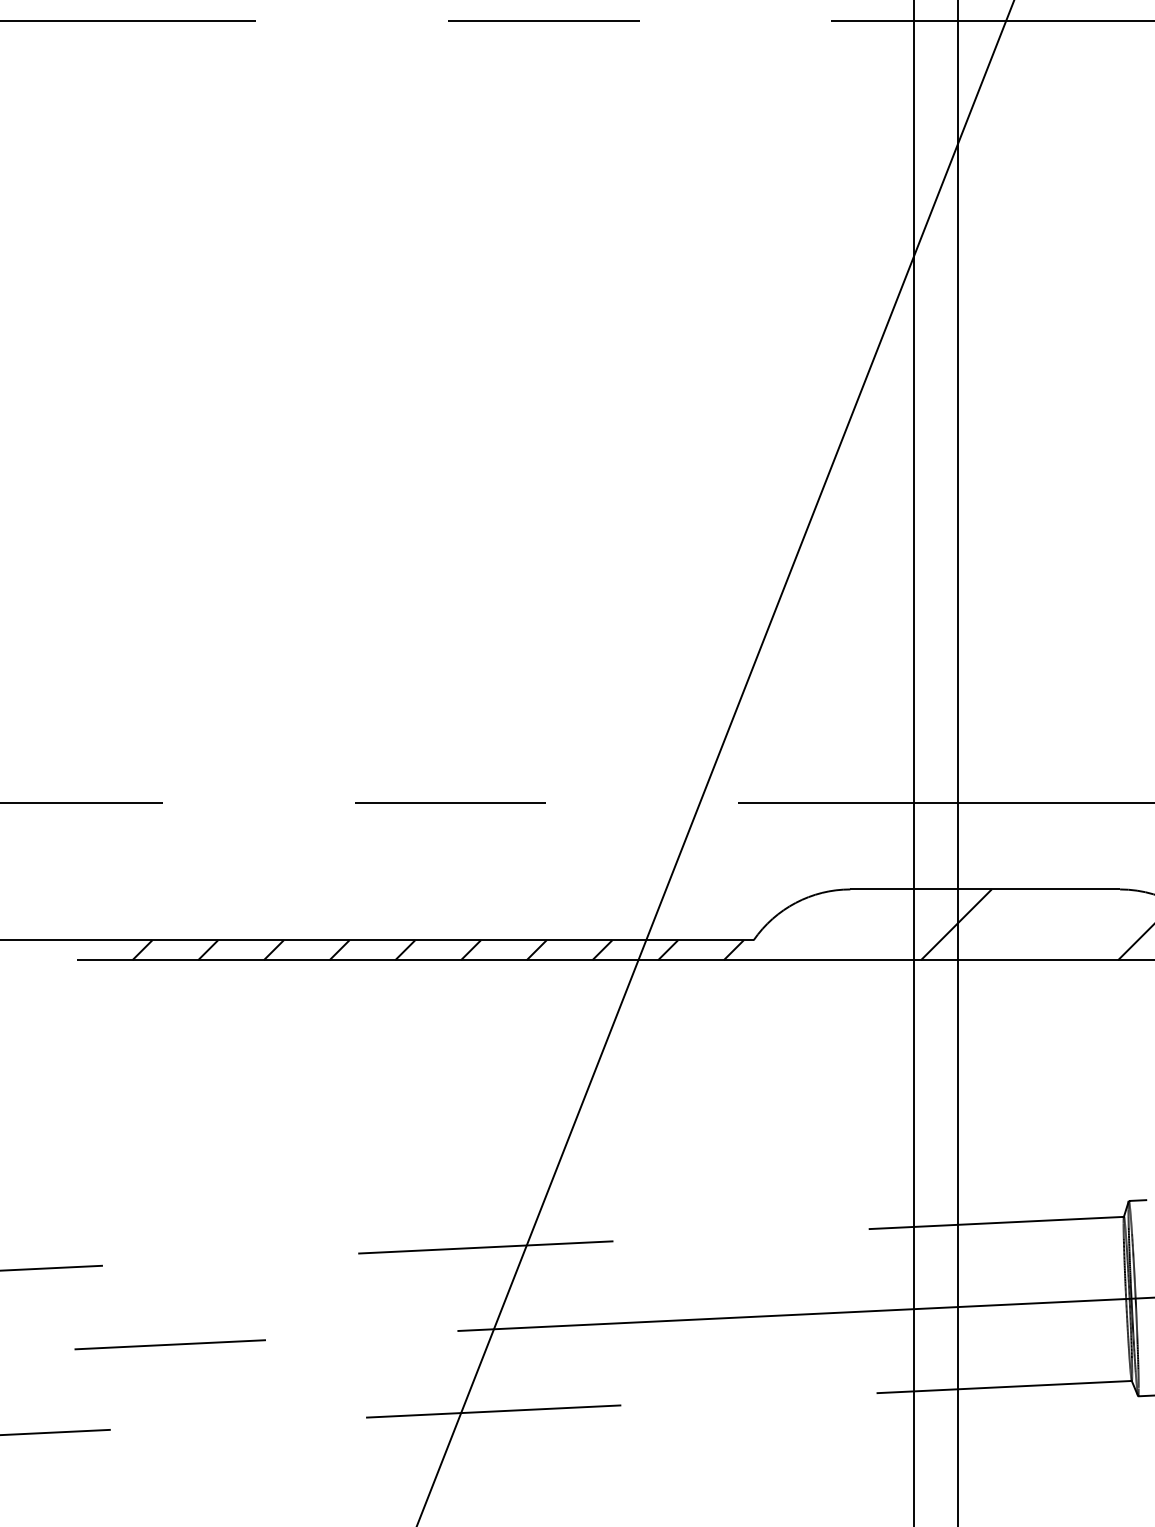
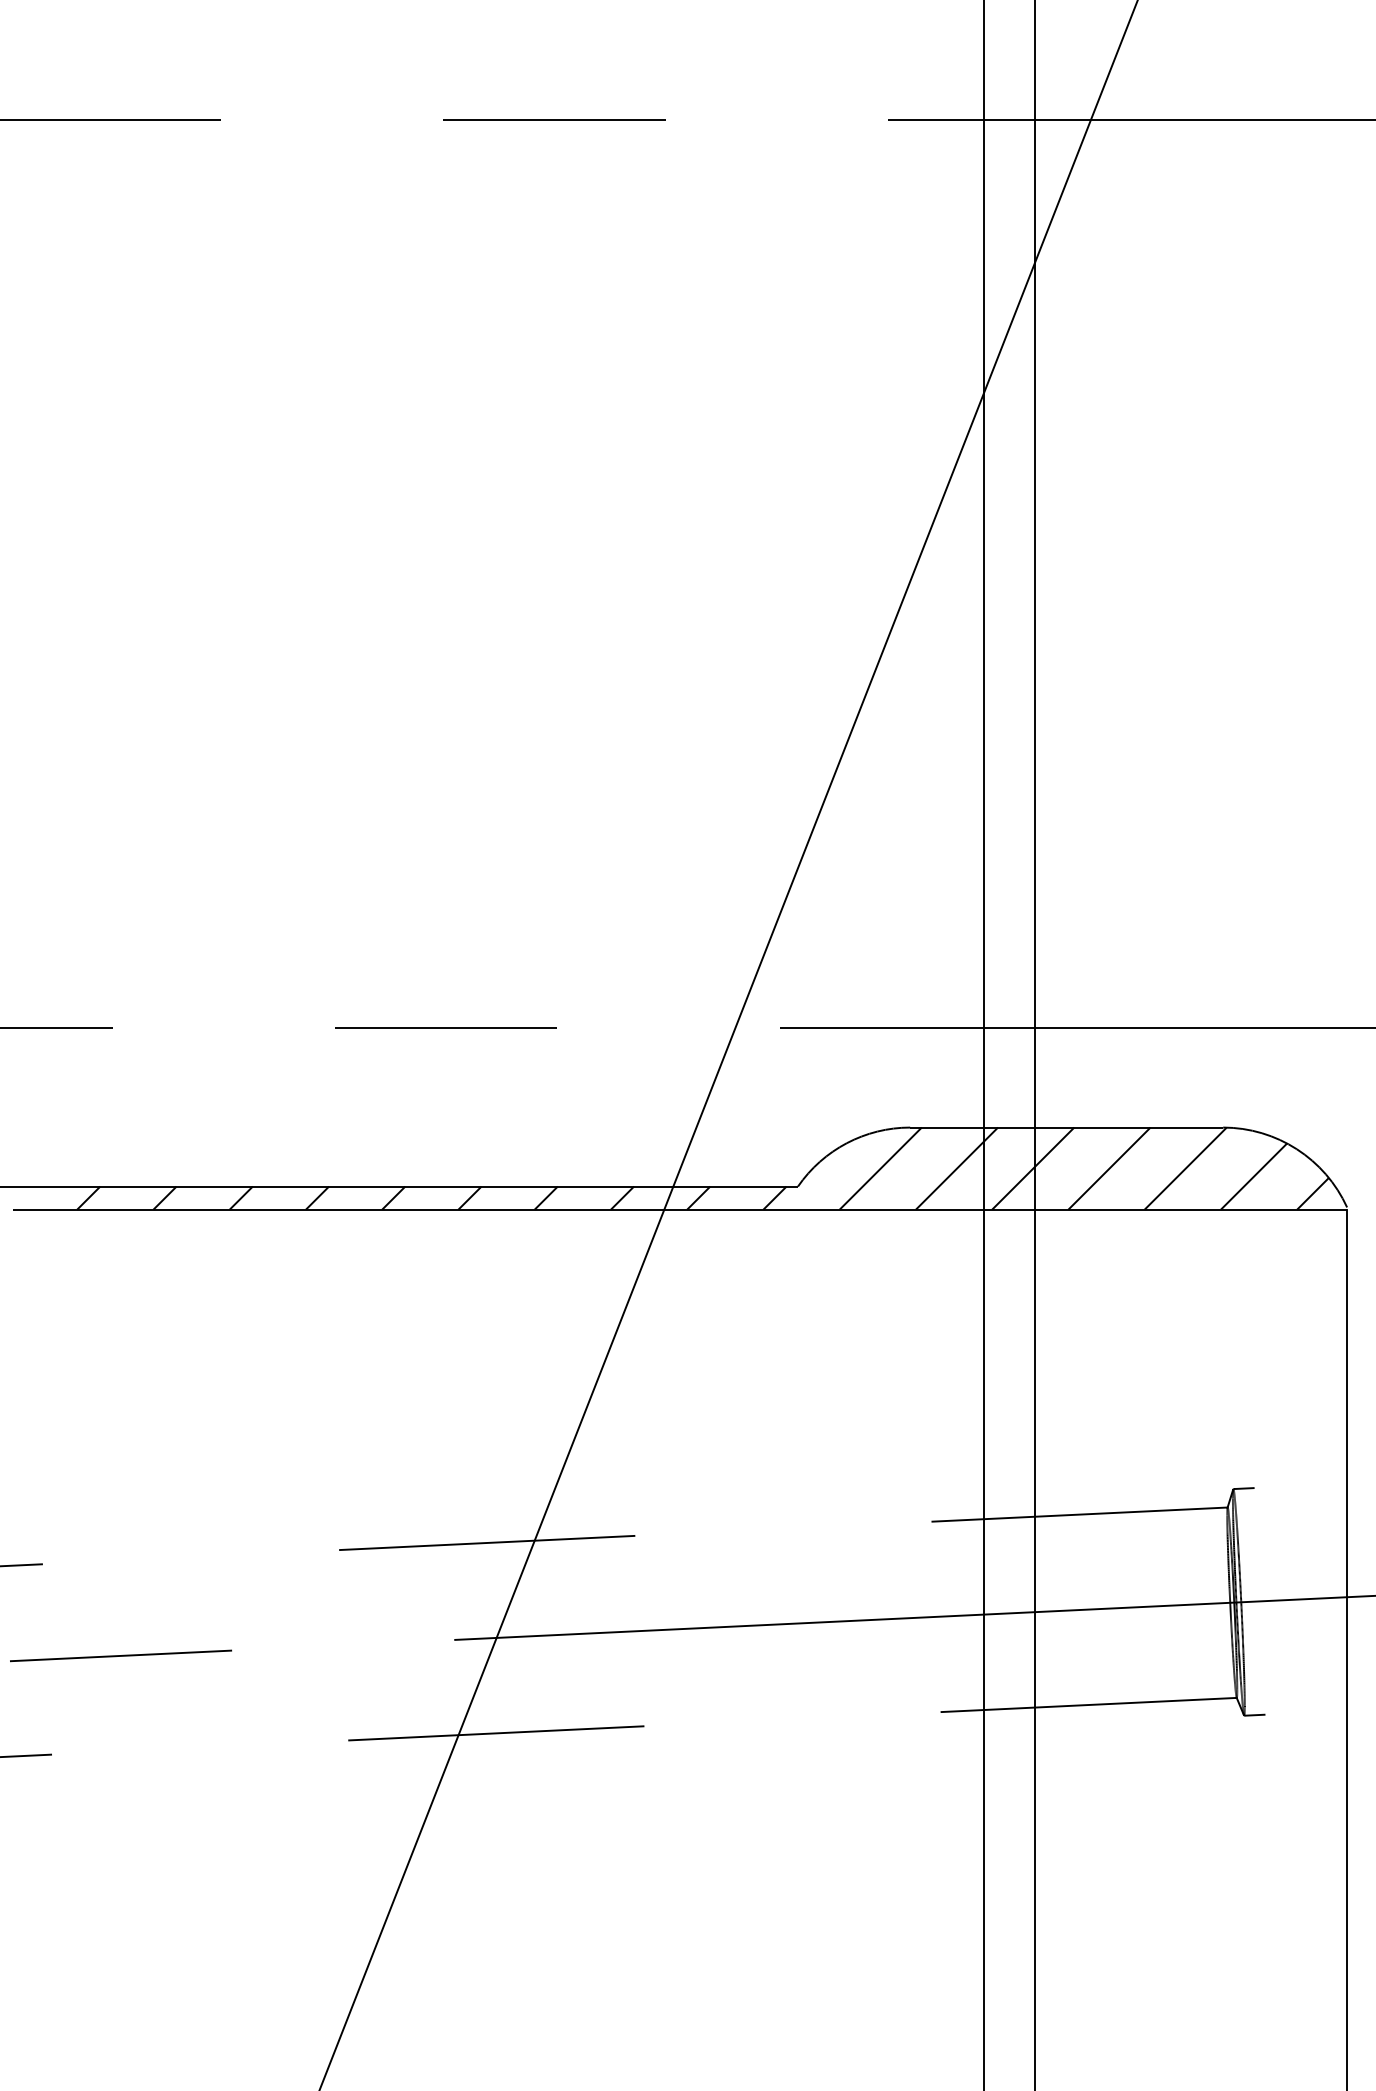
line: (824, 924) -> (880, 1168), added
line: (890, 924) -> (956, 1168), added
line: (1022, 924) -> (1109, 1168), added
line: (1087, 924) -> (1185, 1168), added

